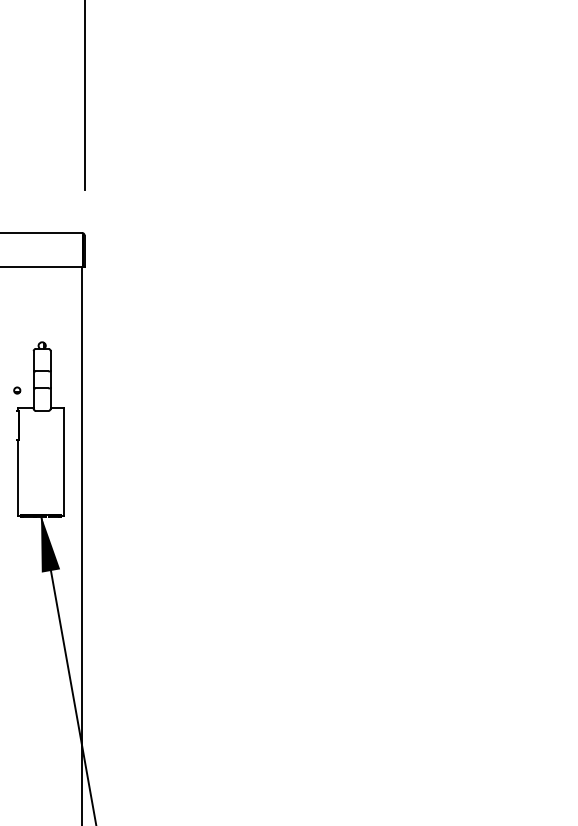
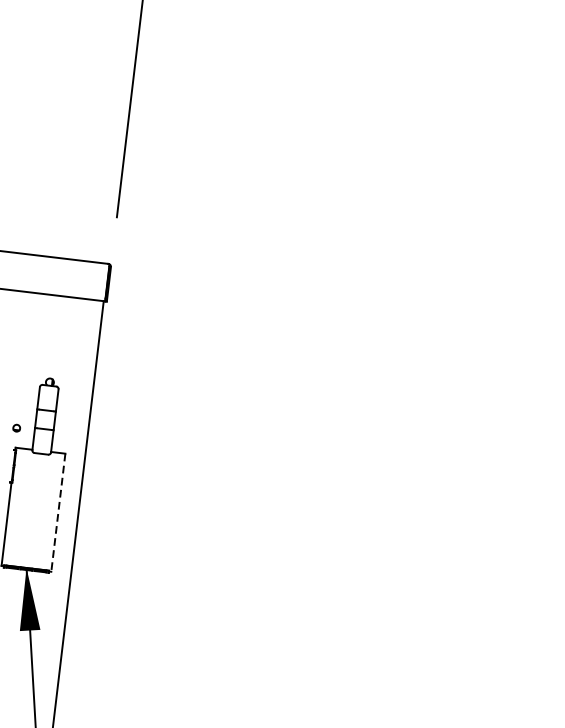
line: (63, 462) -> (58, 513), solid -> dashed

